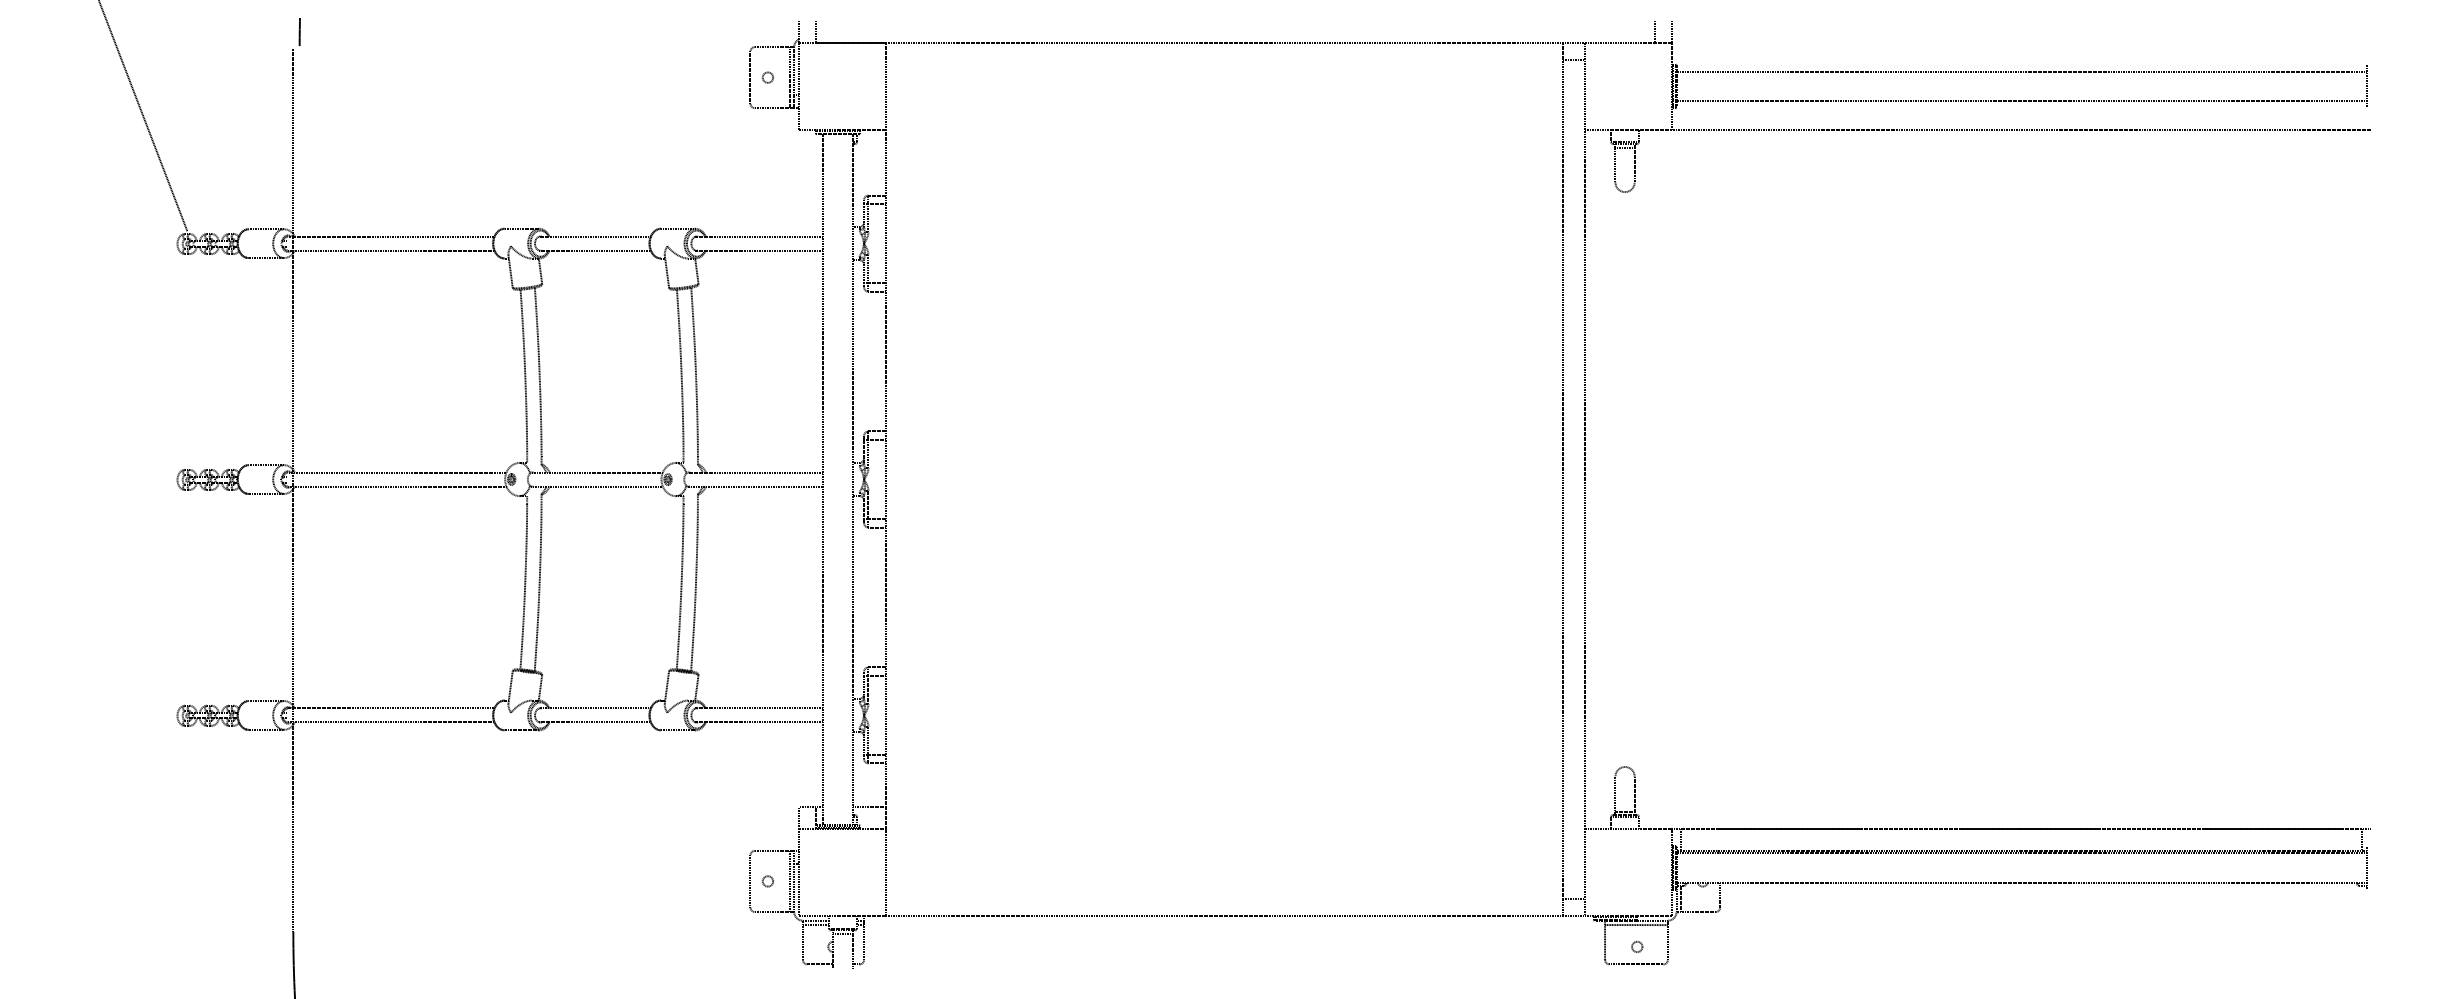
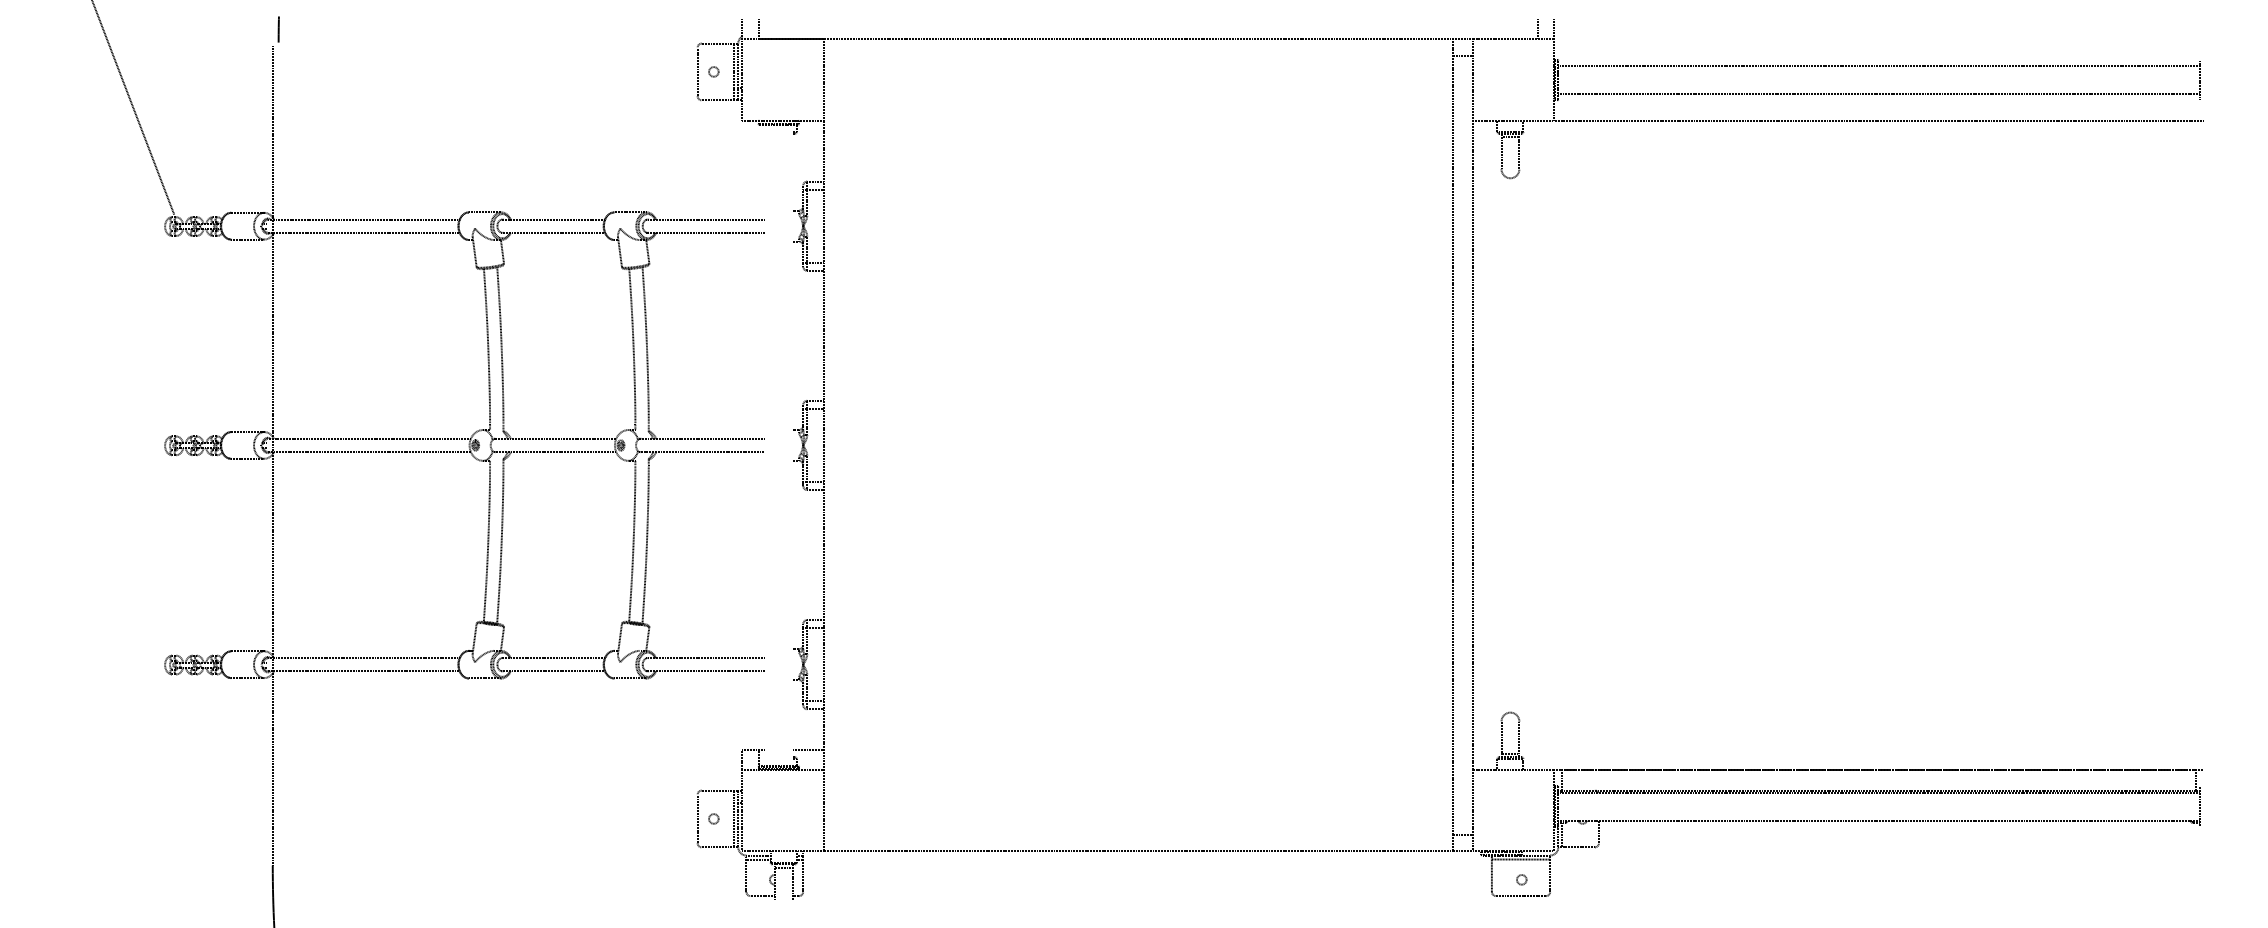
line: (823, 479) -> (765, 445), removed
line: (852, 479) -> (792, 445), removed

